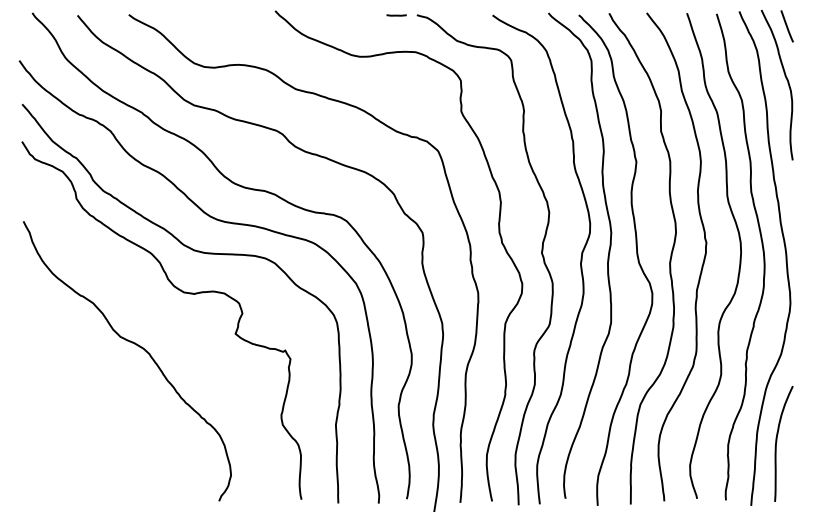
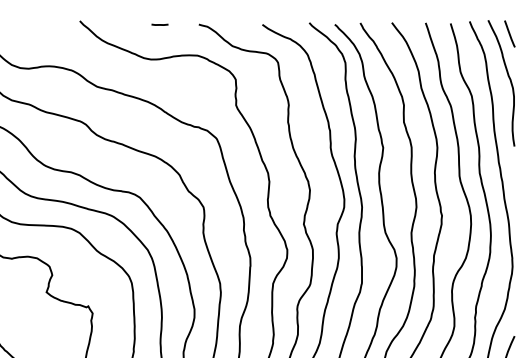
line: (396, 15) -> (159, 24), moved

